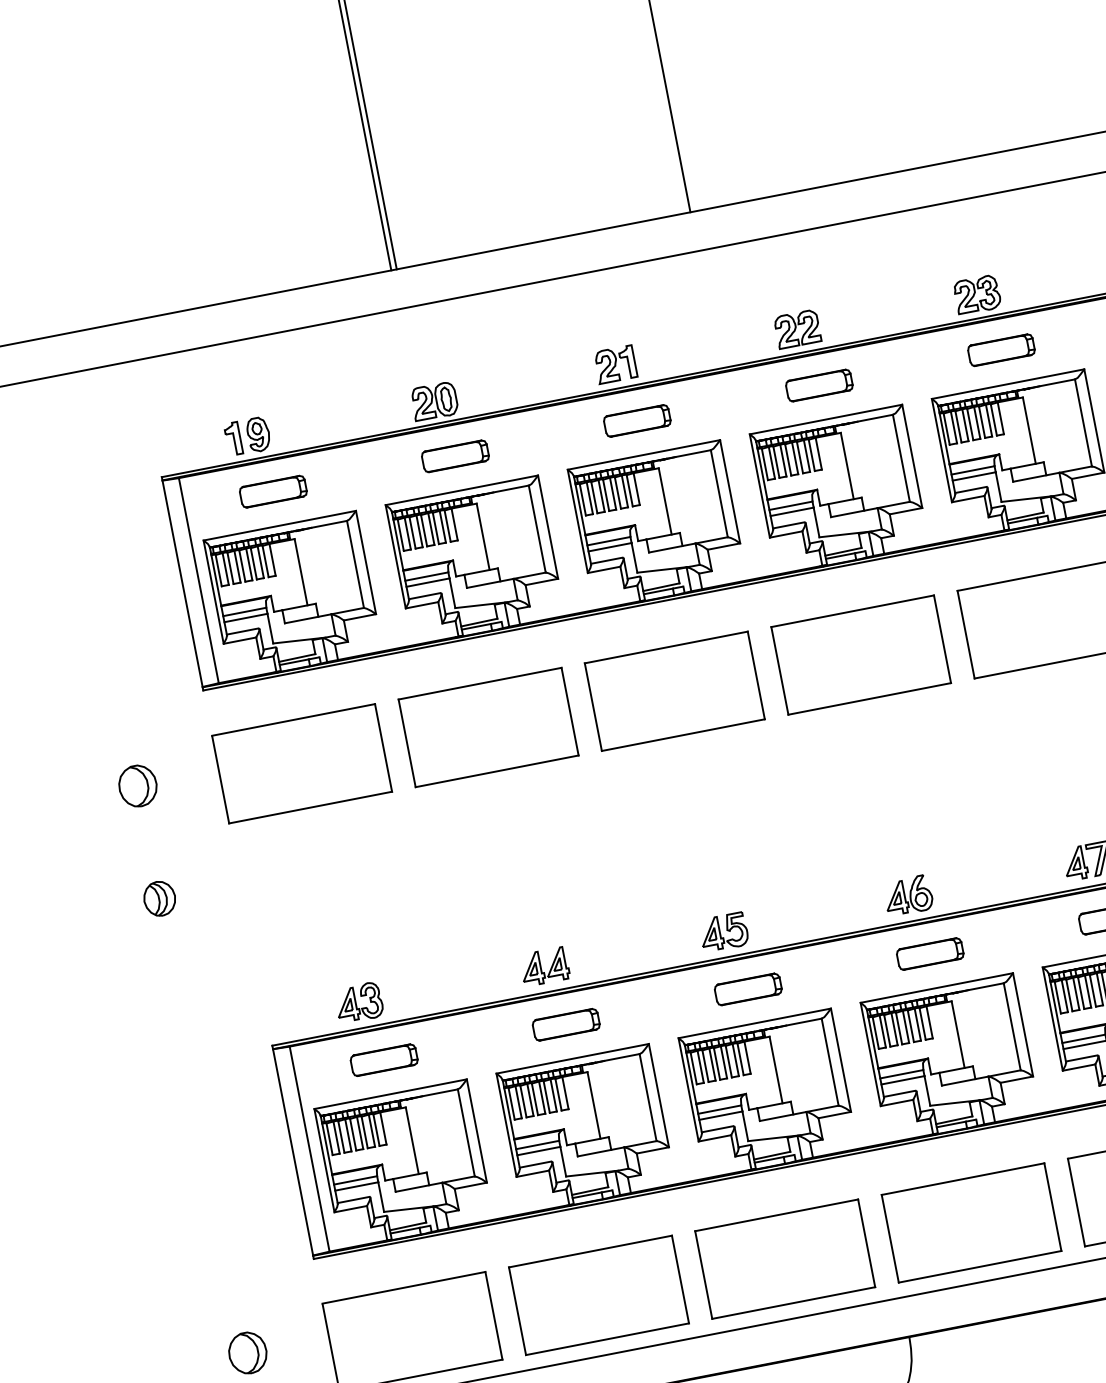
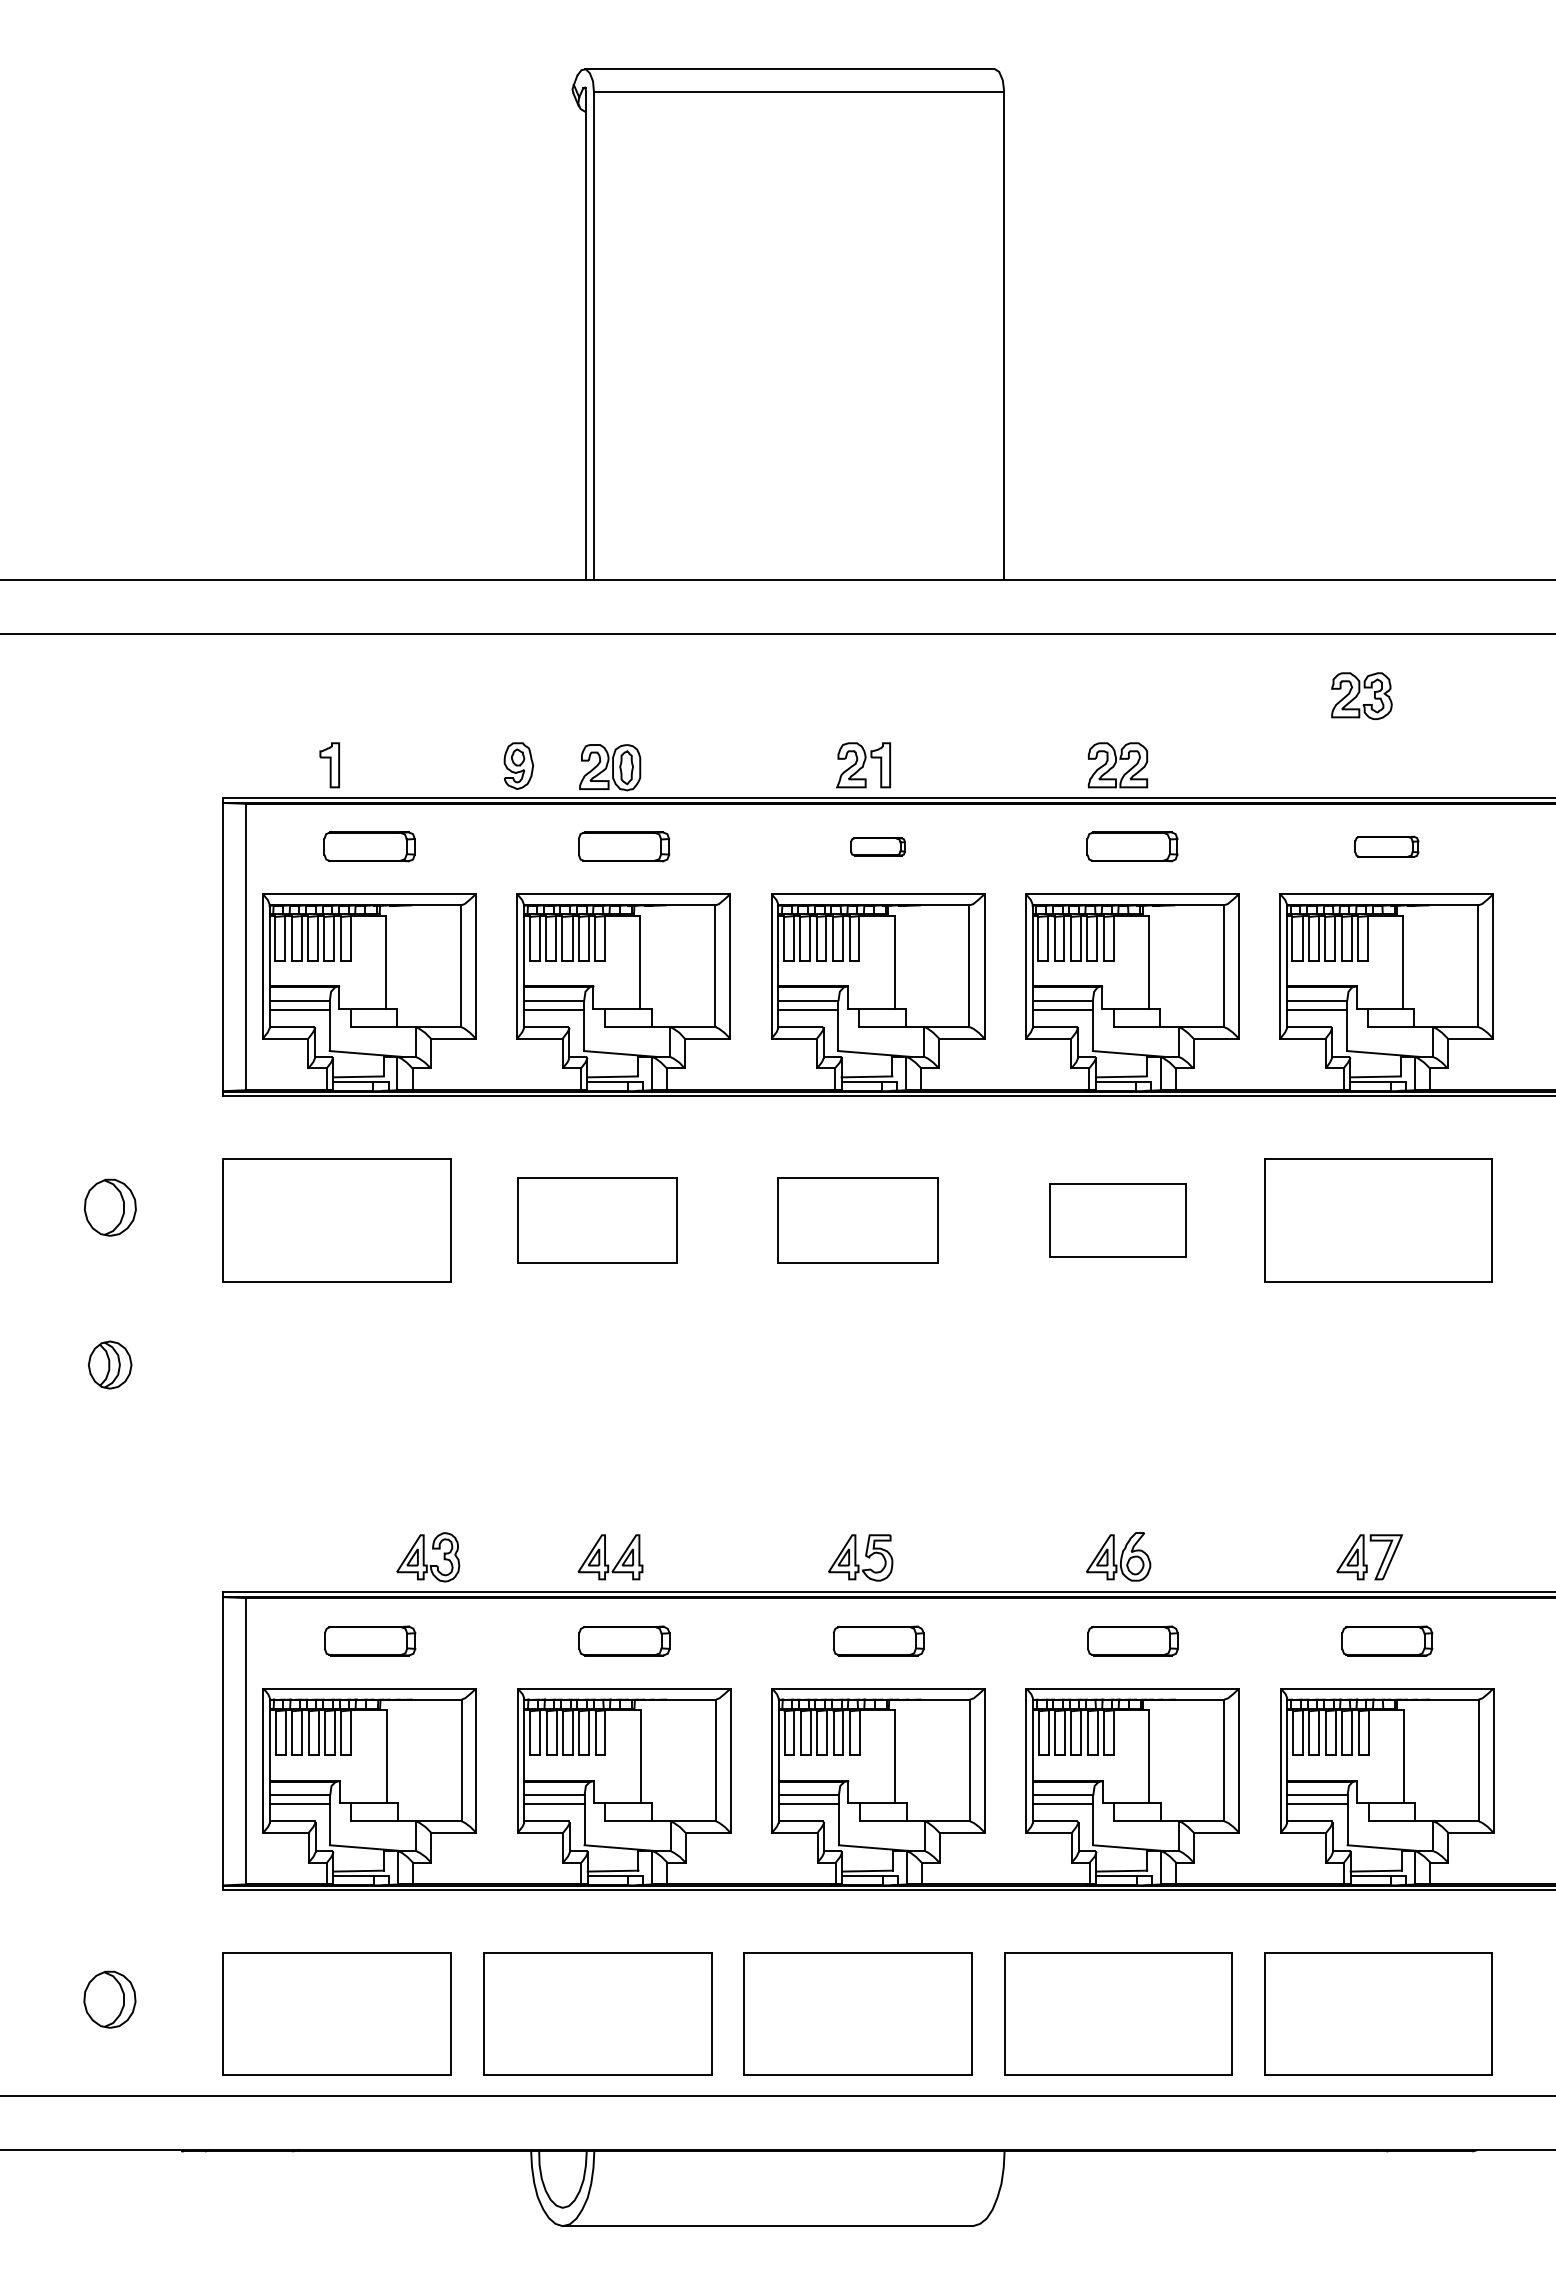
part: (977, 294) -> (1361, 695), moved
part: (1001, 350) -> (1386, 846), size x0.7
part: (636, 420) -> (877, 846), size x0.6
part: (258, 434) -> (518, 765), moved
part: (861, 655) -> (1118, 1220), size x0.6
part: (674, 691) -> (857, 1220), size x0.7
part: (488, 727) -> (597, 1220), size x0.7
part: (359, 1002) -> (428, 1557), moved

